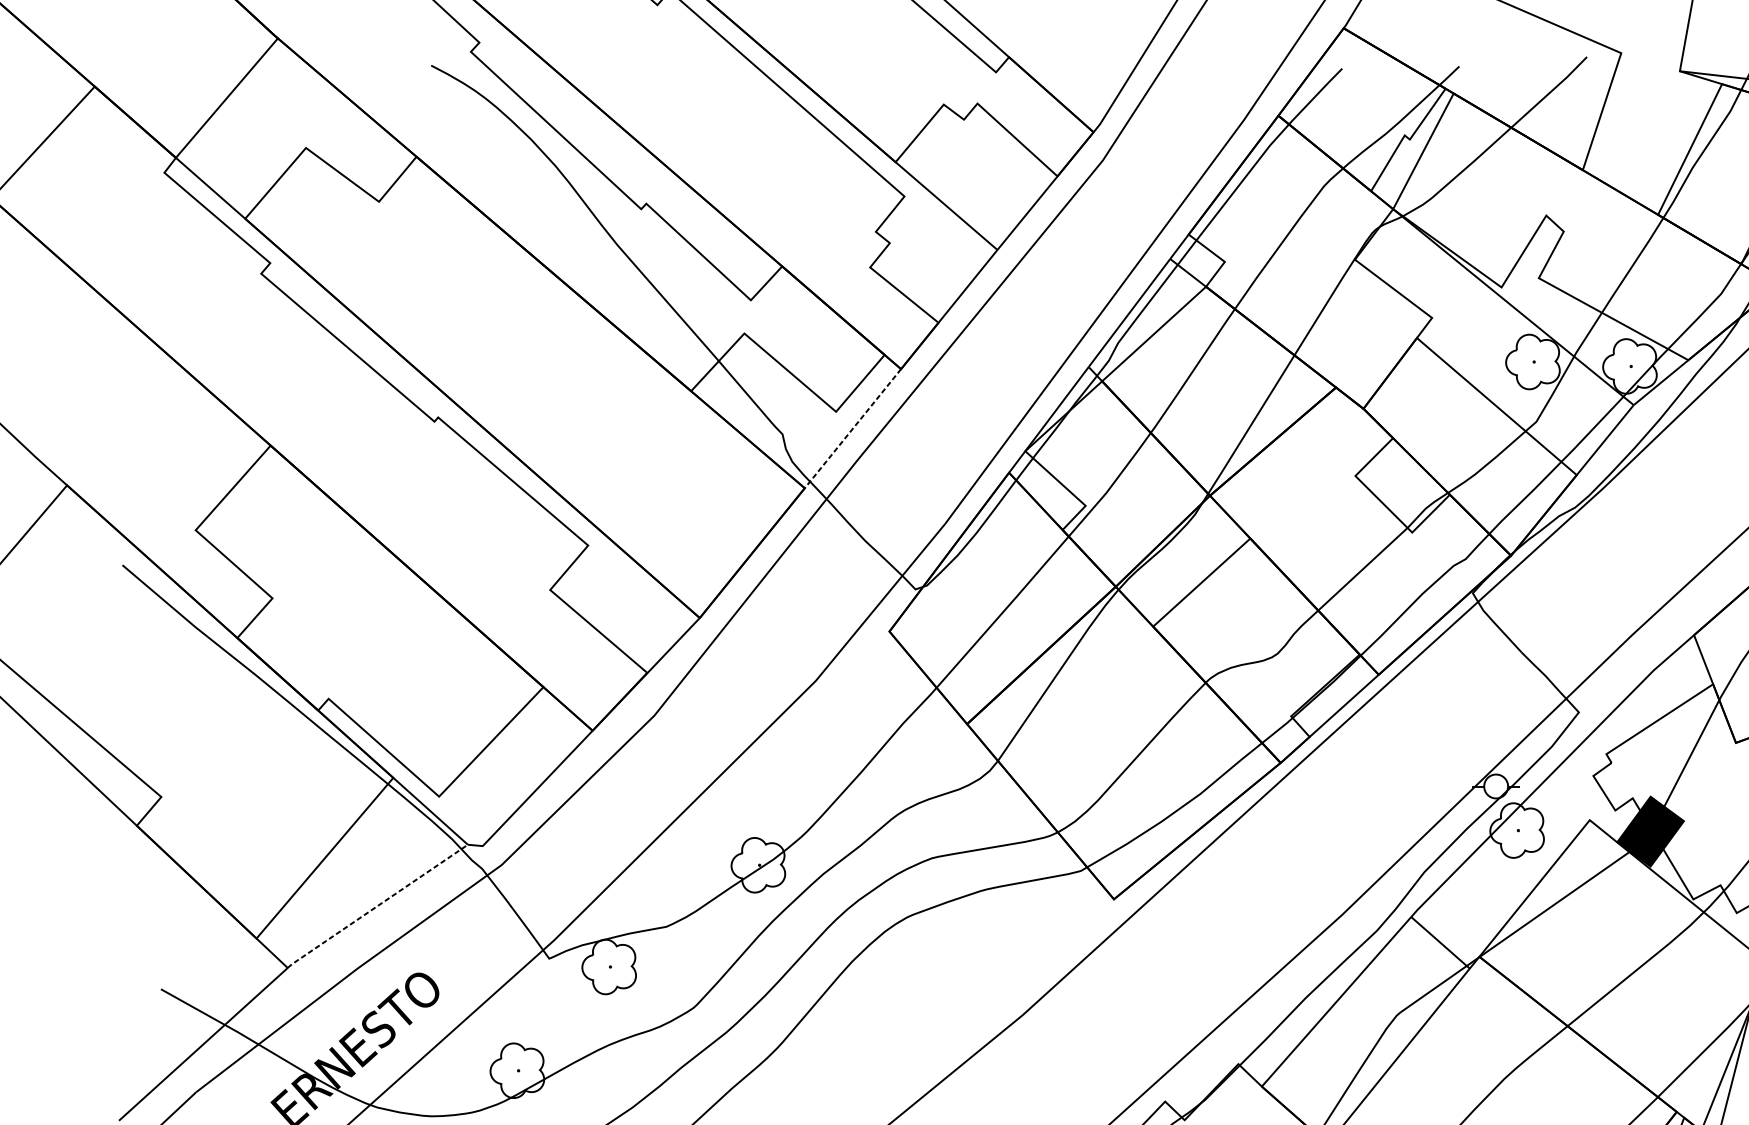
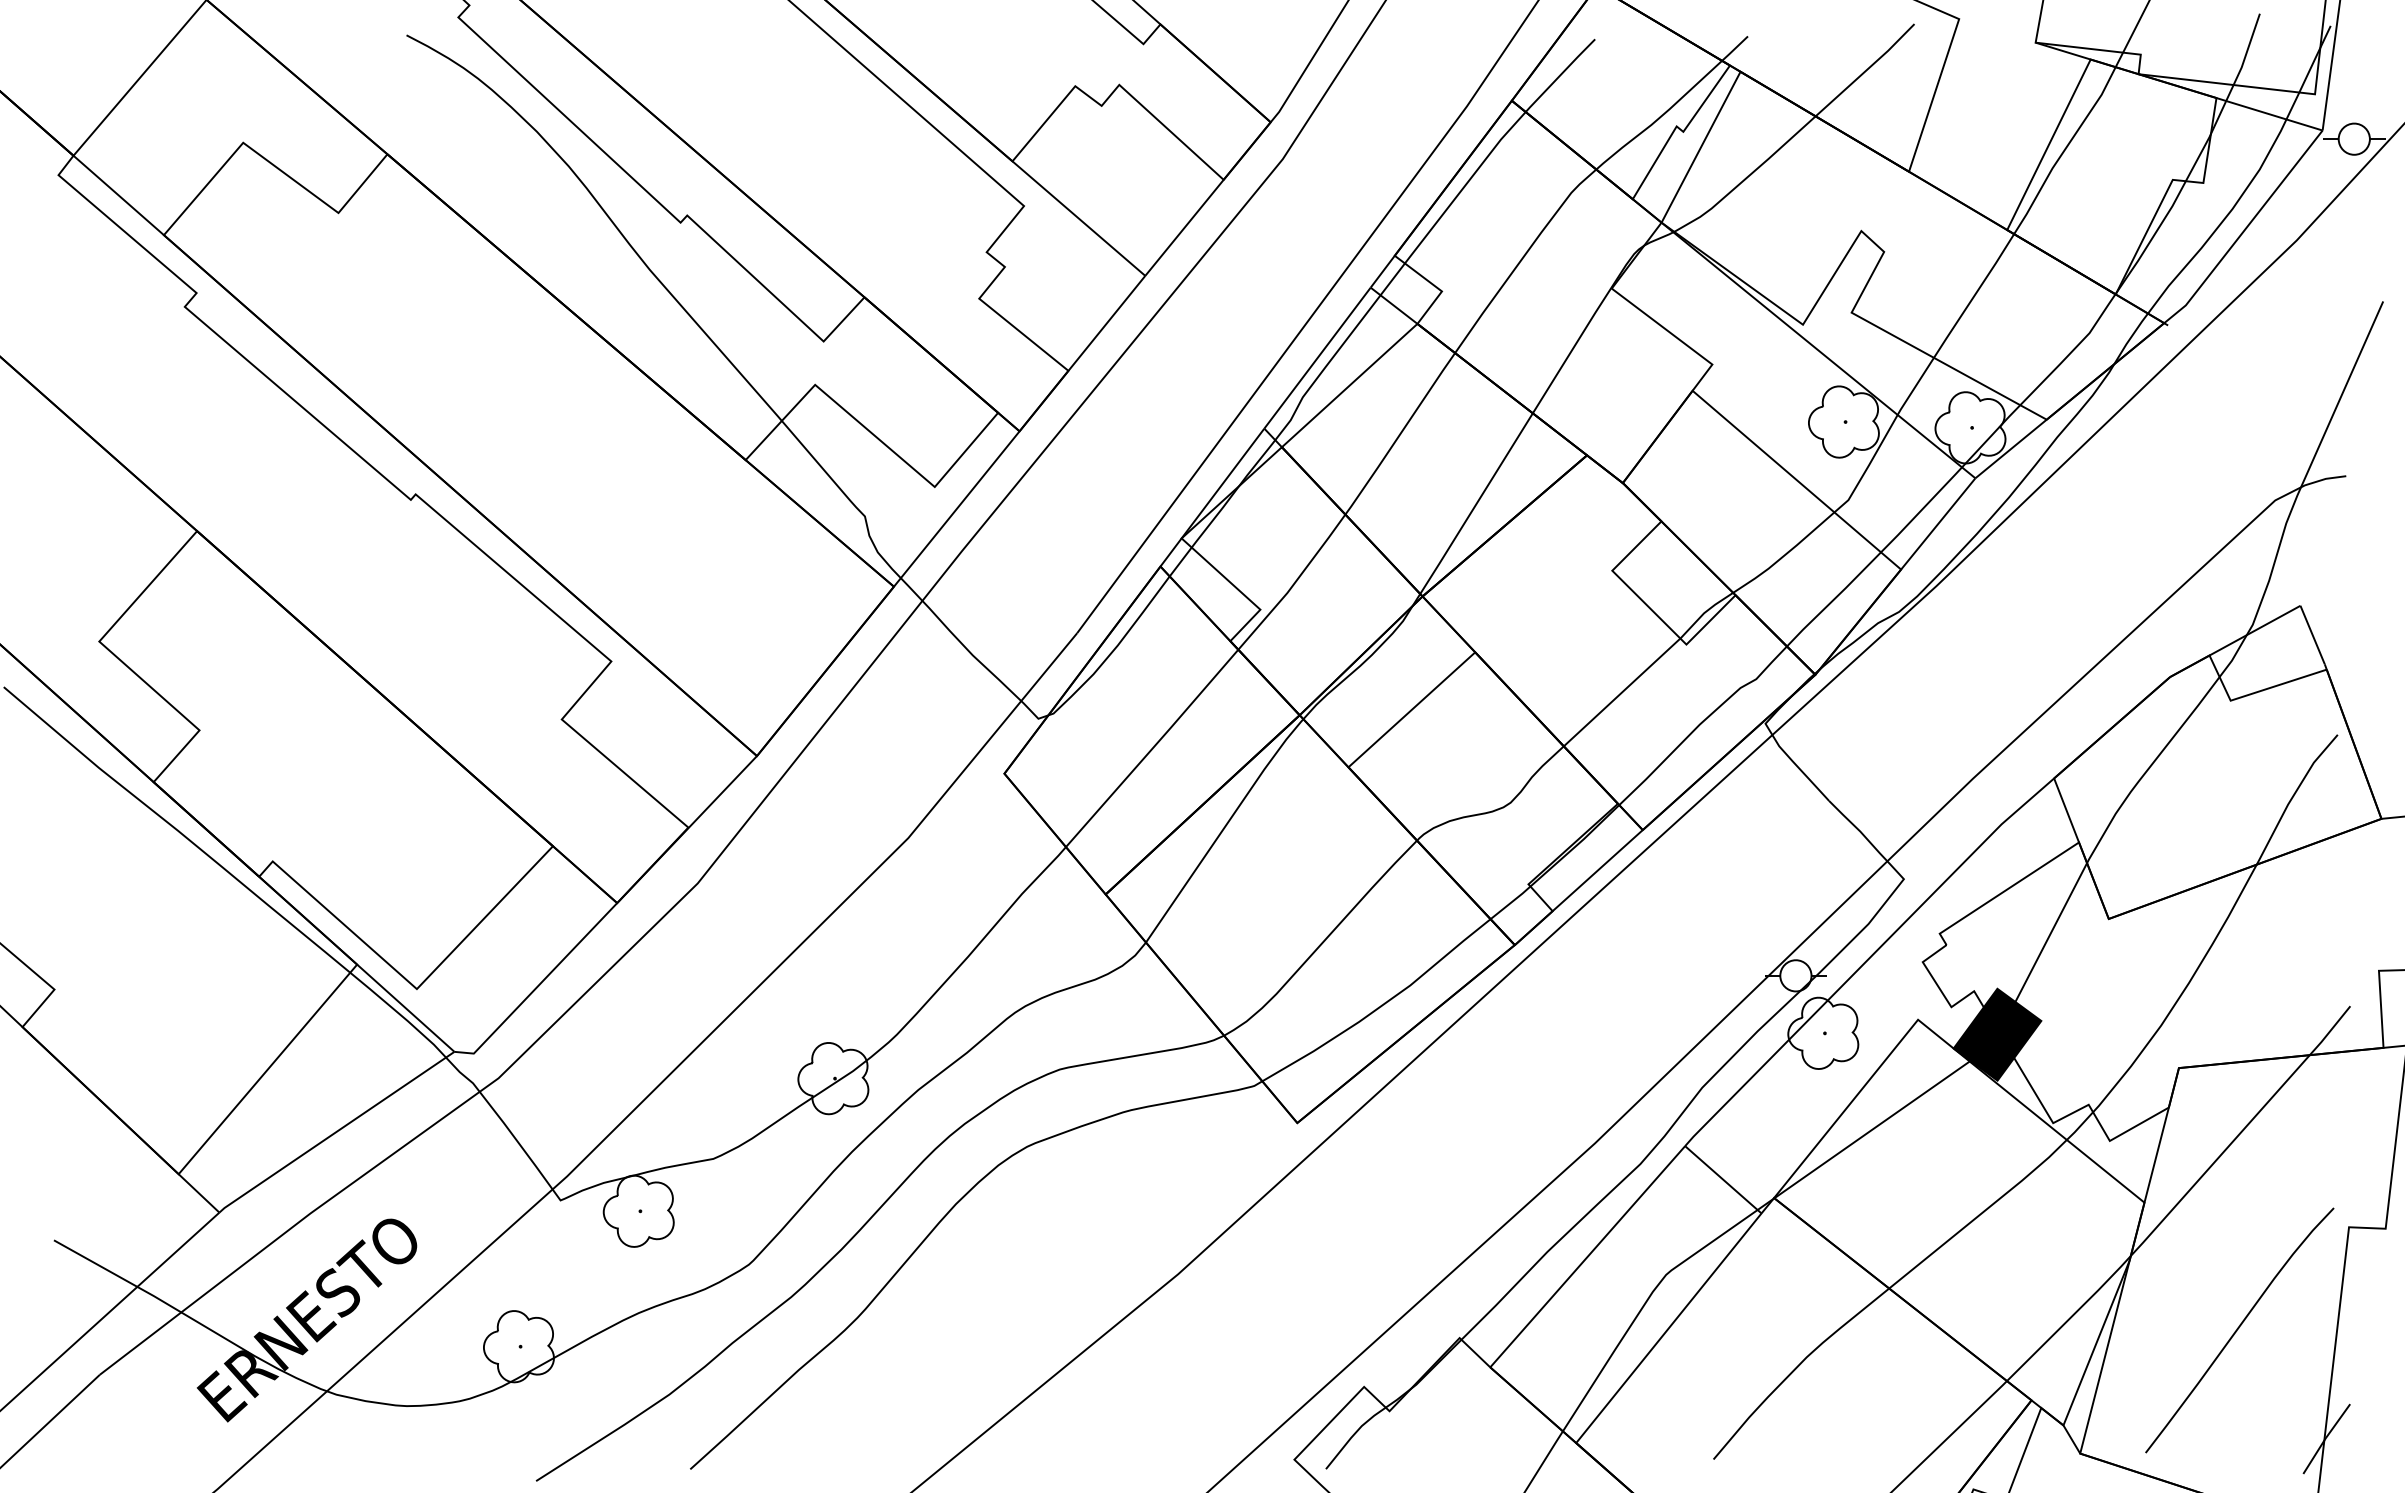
line: (852, 429) -> (956, 509), dashed -> solid
line: (377, 906) -> (336, 1132), dashed -> solid

